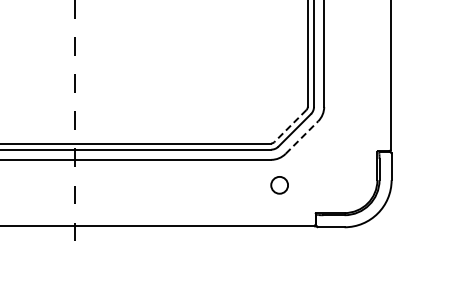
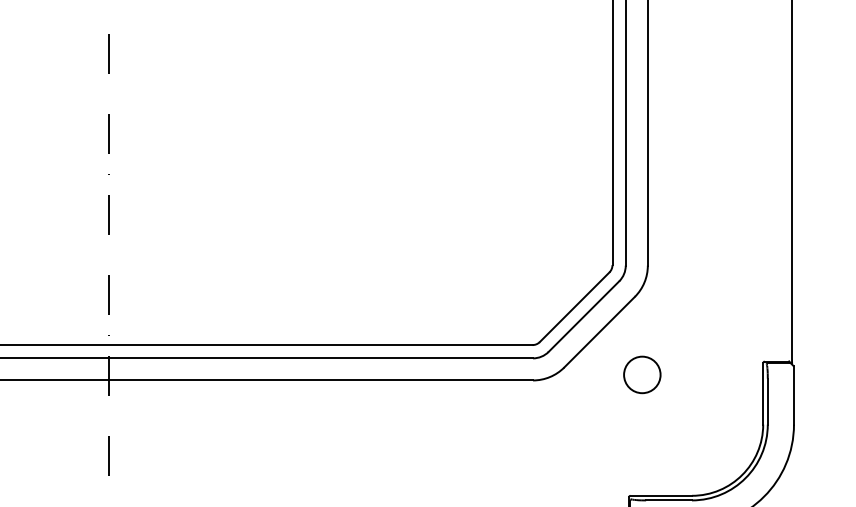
line: (290, 126) -> (574, 308), dashed -> solid
line: (302, 137) -> (600, 331), dashed -> solid
circle: (279, 185) -> (641, 375), moved

